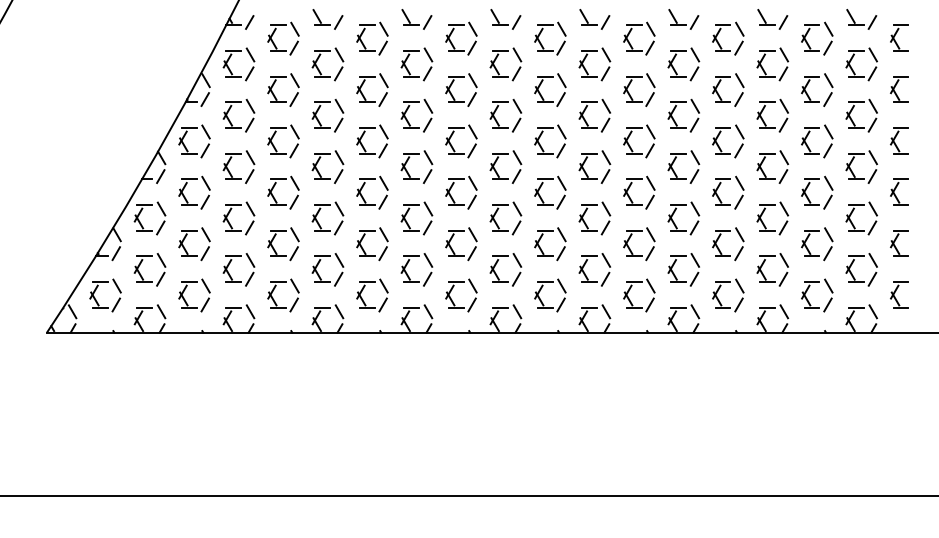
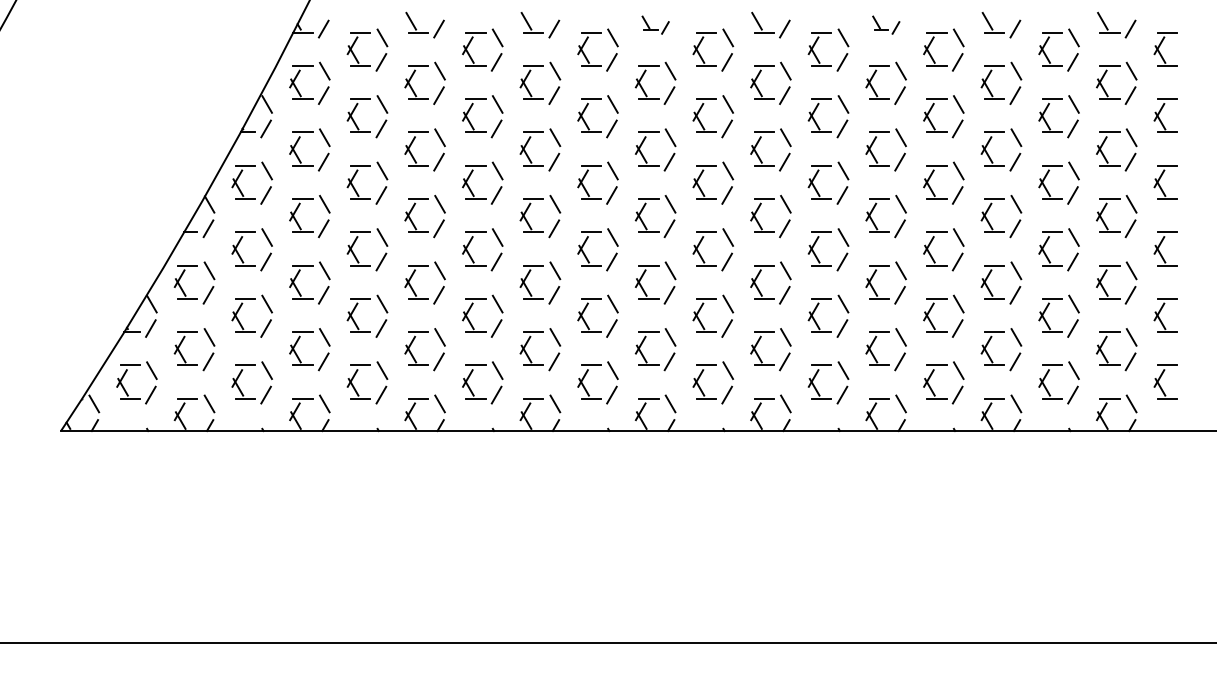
part: (505, 19) -> (655, 25), size x0.7
part: (683, 19) -> (885, 25), size x0.7

